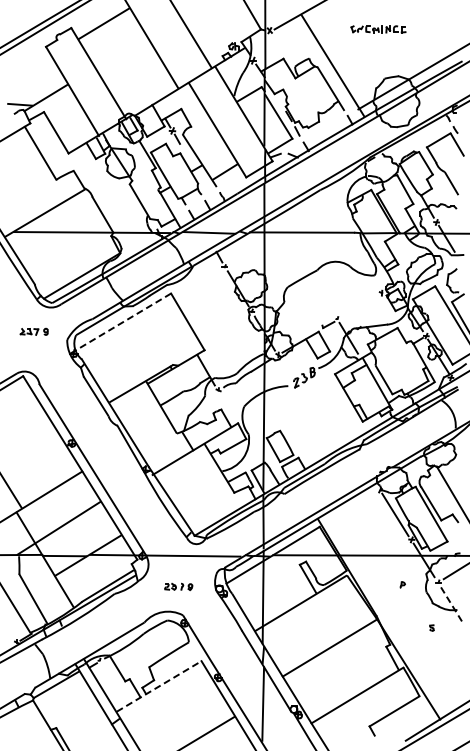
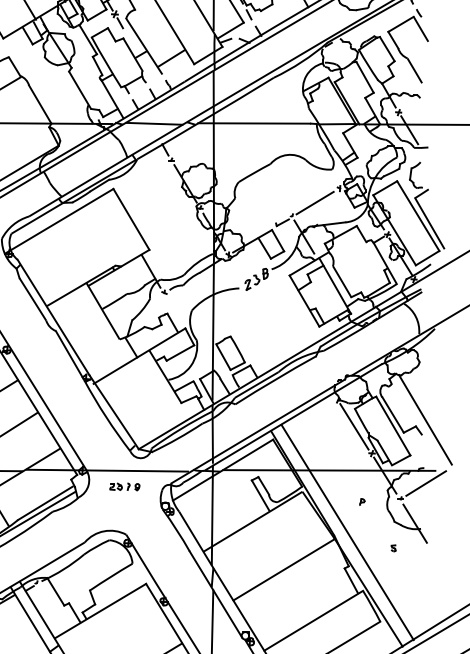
line: (358, 306) -> (314, 202), added
line: (120, 323) -> (59, 221), dashed -> solid
part: (178, 586) -> (124, 486), moved
line: (451, 605) -> (414, 524), dashed -> solid
line: (388, 613) -> (347, 532), added
line: (159, 686) -> (100, 611), dashed -> solid

